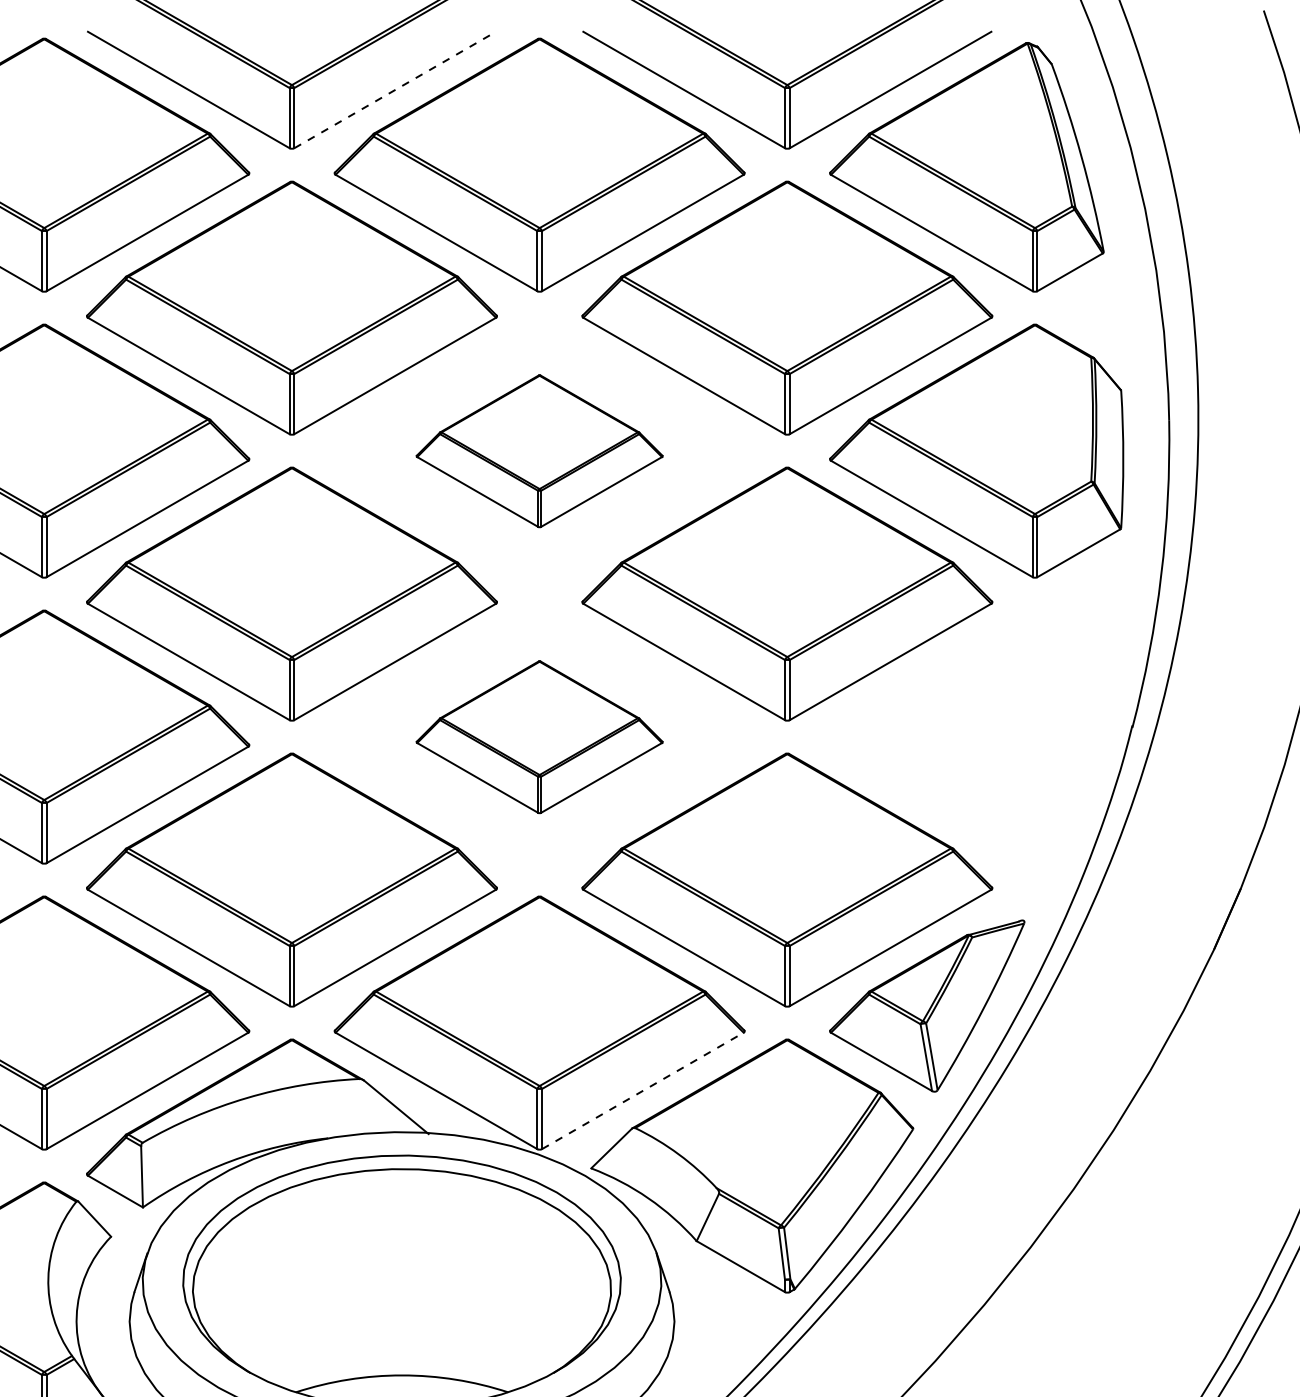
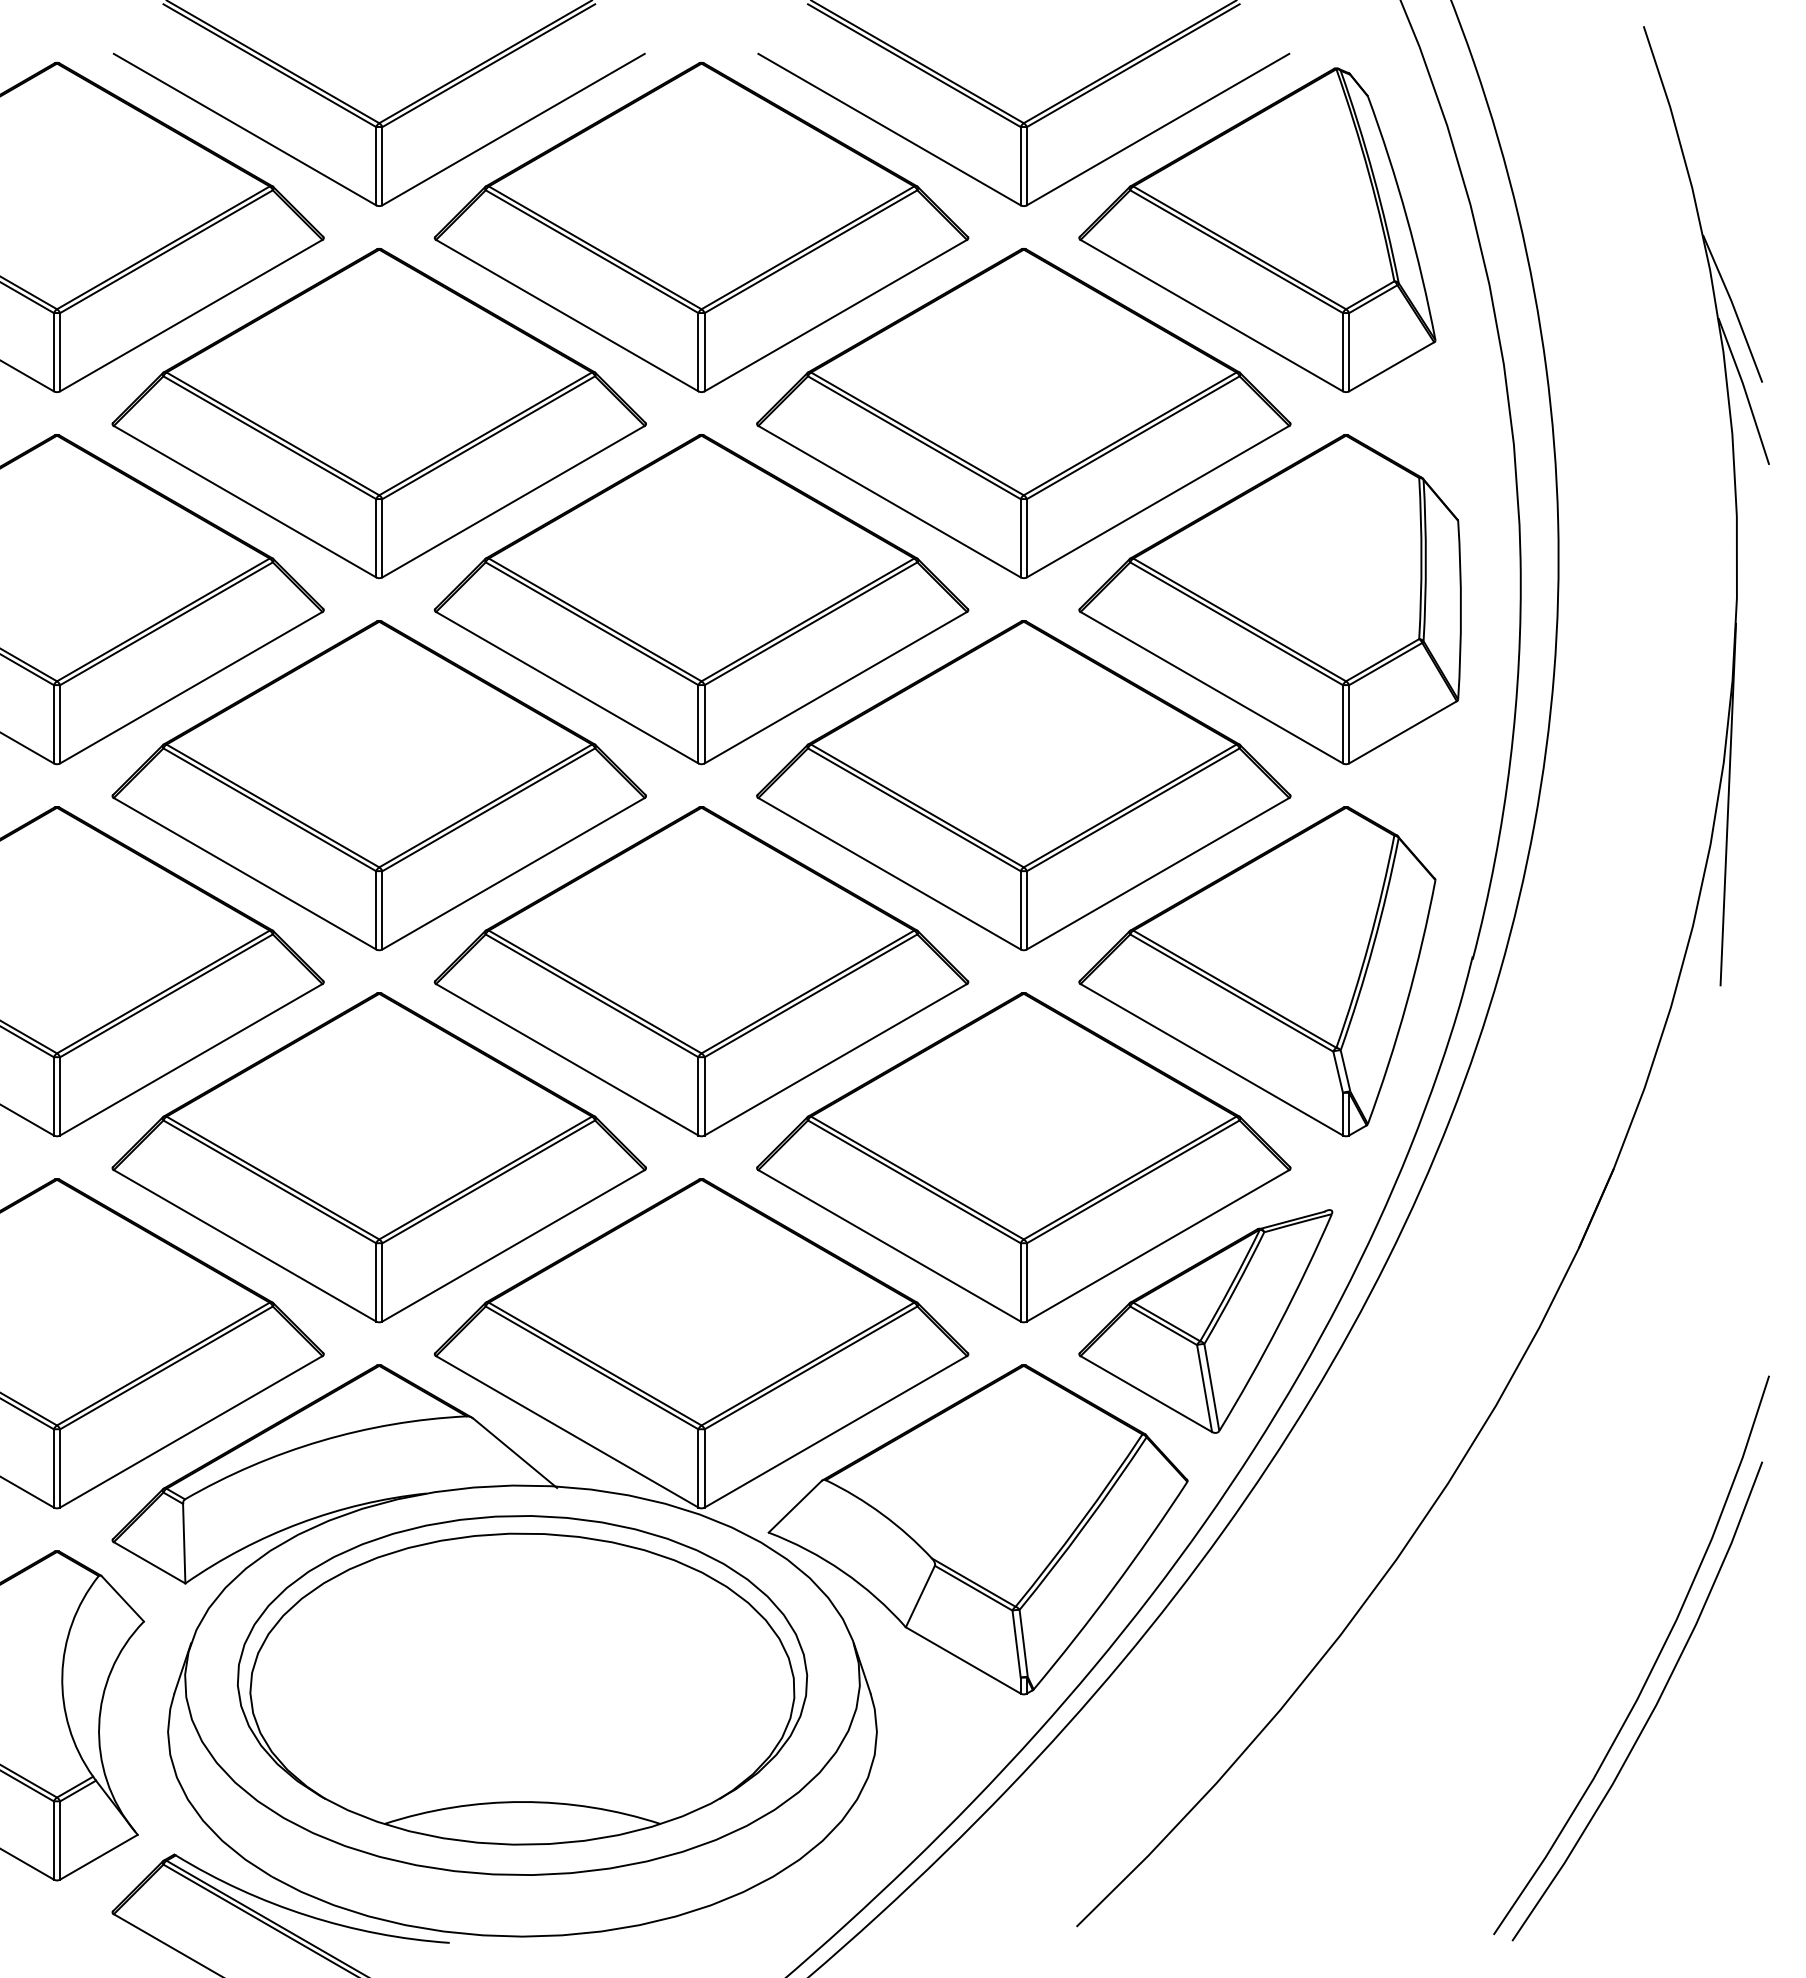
line: (395, 89) -> (514, 129), dashed -> solid
part: (539, 451) -> (701, 599), size x1.67
part: (539, 737) -> (701, 971), size x1.67
part: (966, 737) -> (1257, 971), added
line: (643, 1090) -> (836, 1431), dashed -> solid

